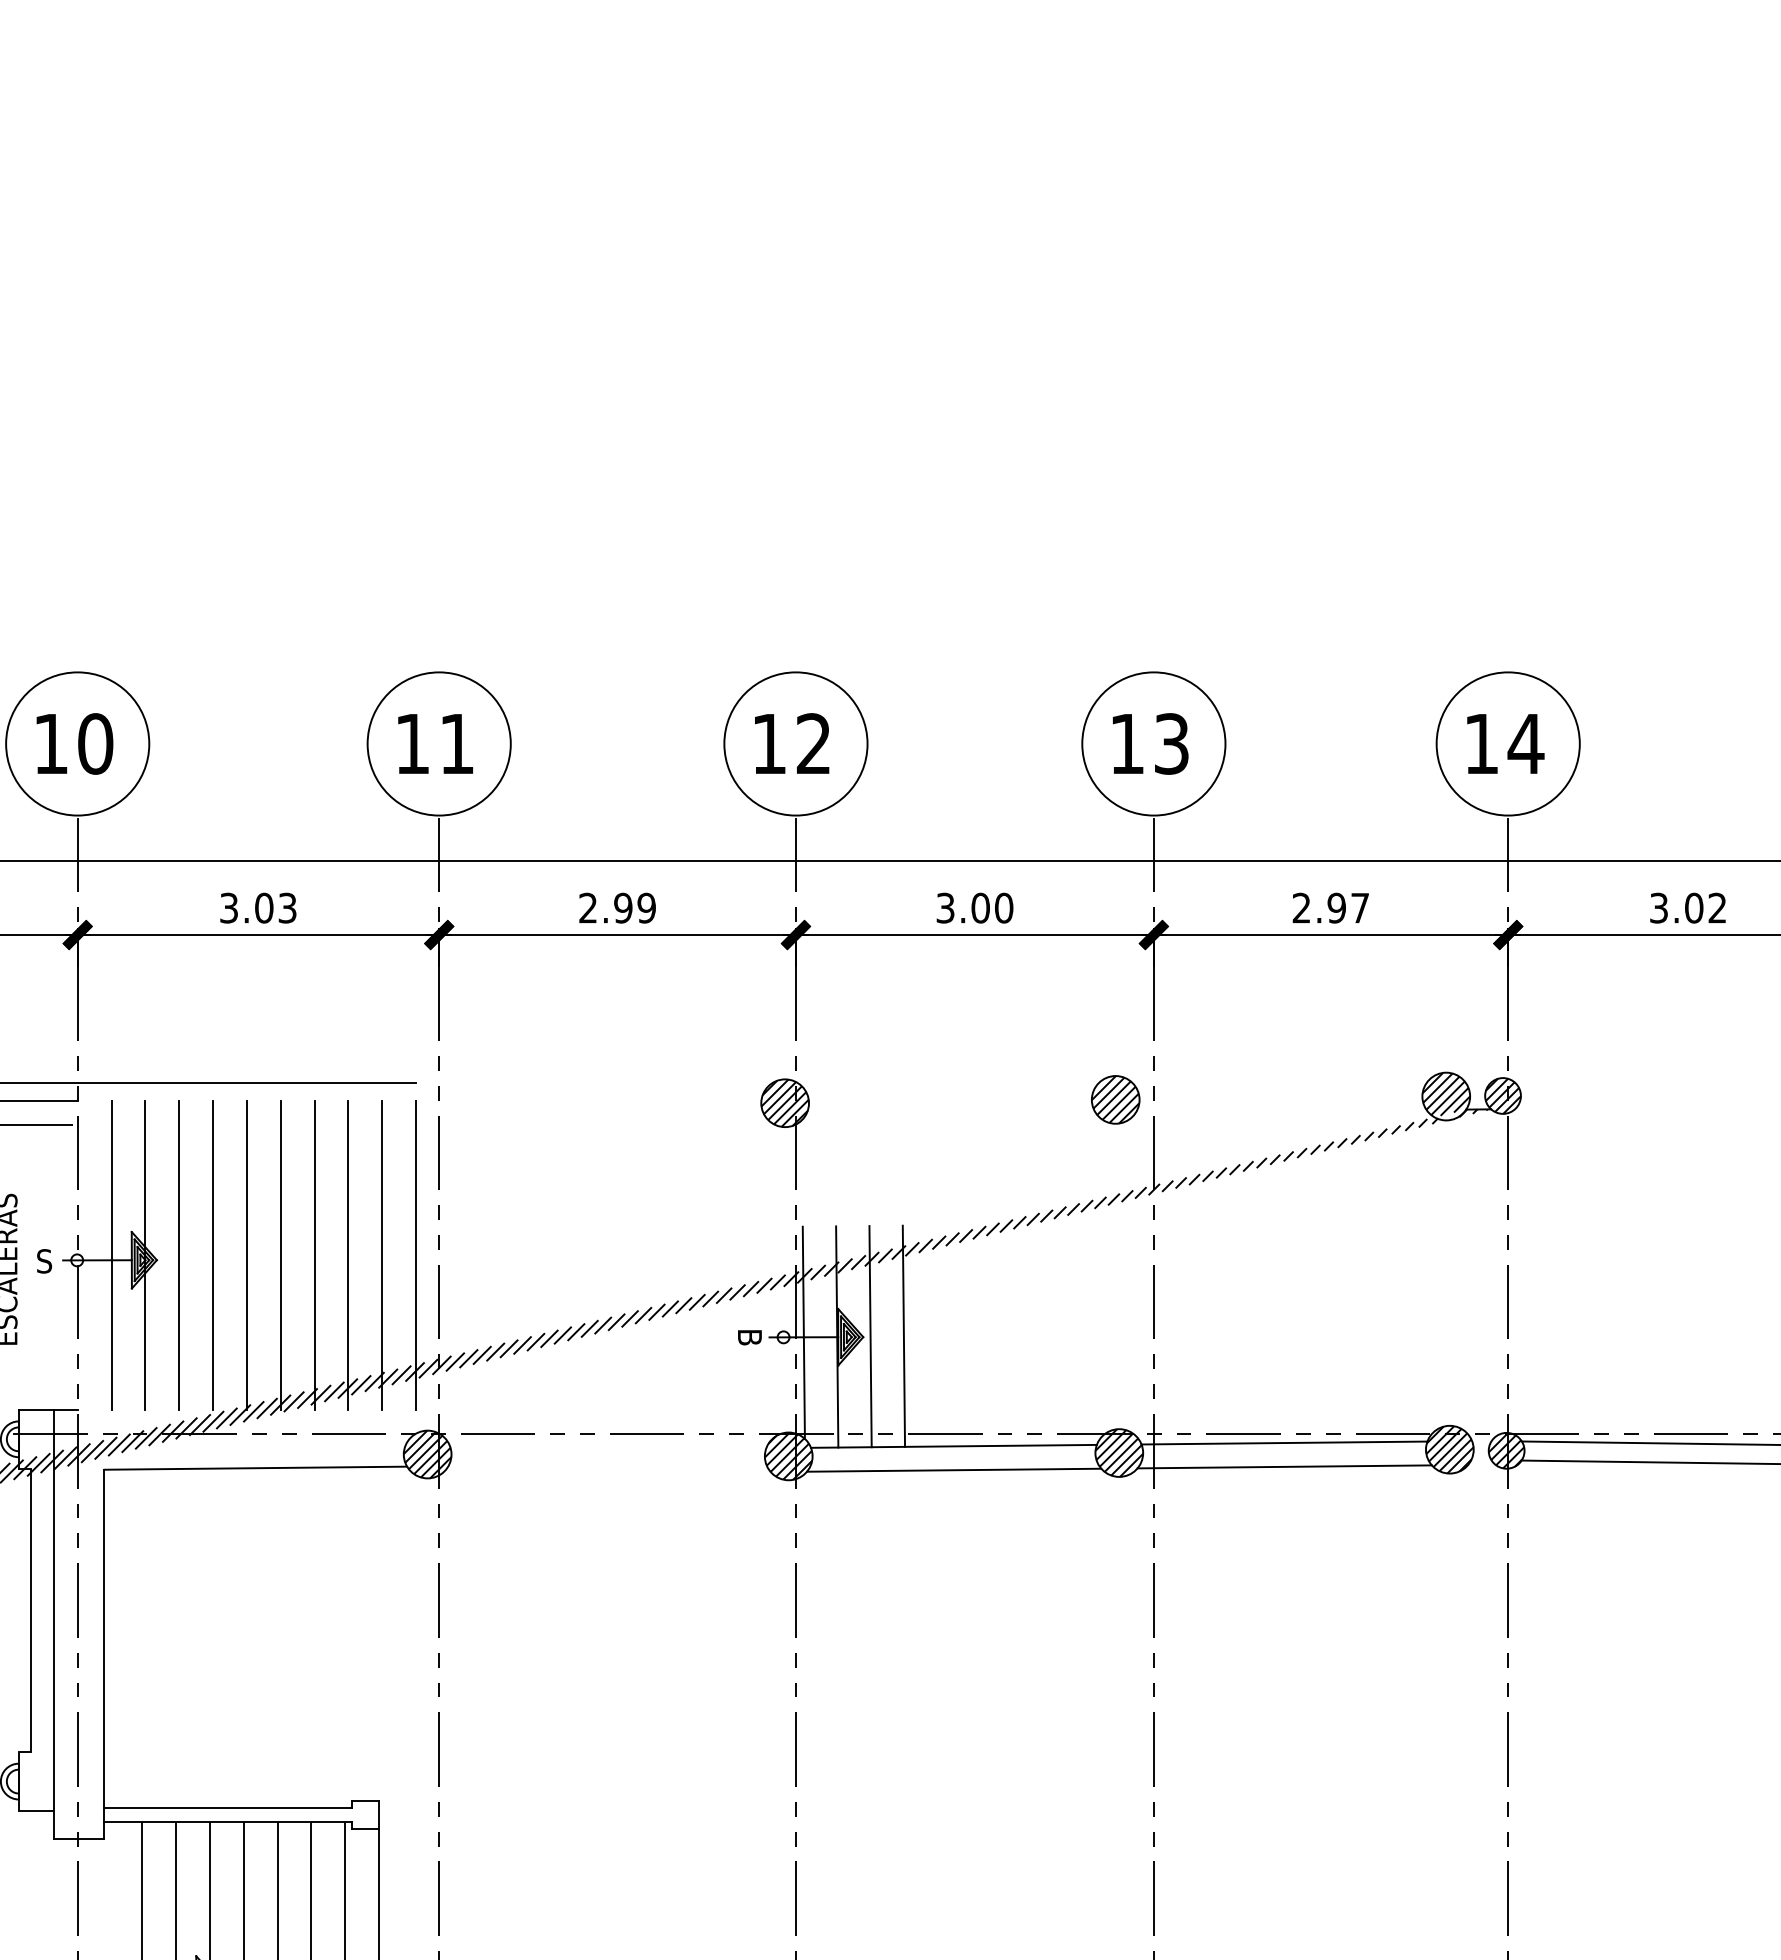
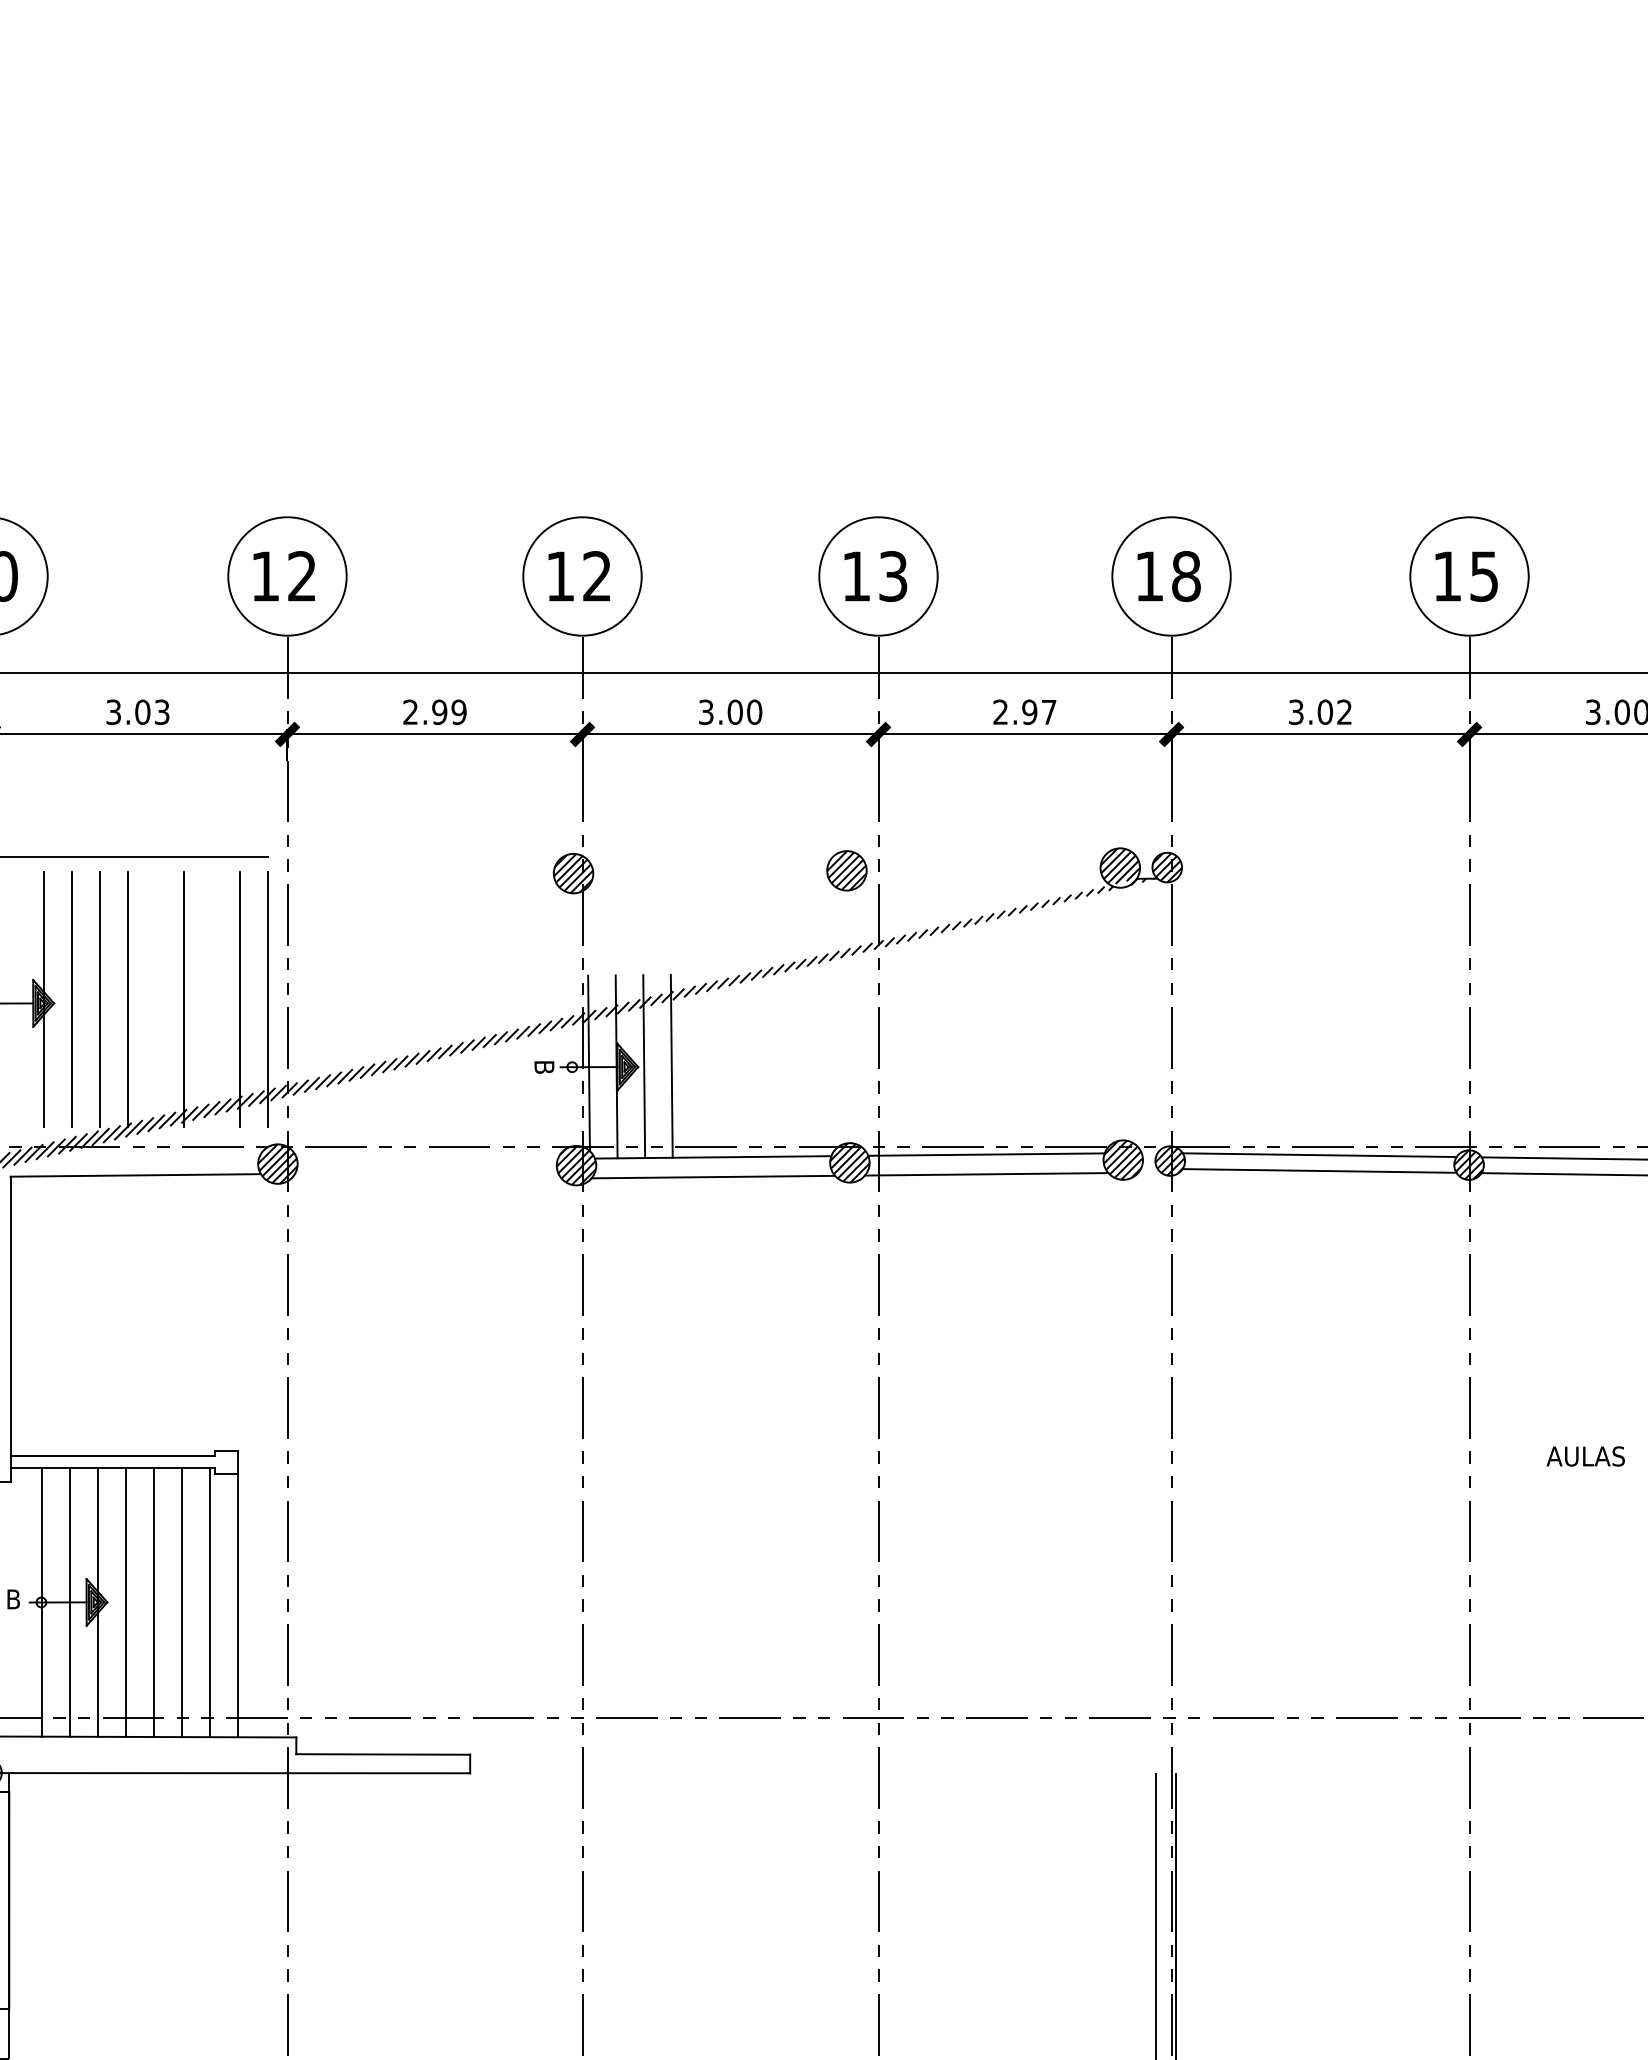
text: (456, 743) -> (301, 576), 11 -> 12
text: (1526, 743) -> (1186, 576), 14 -> 18
line: (111, 1254) -> (16, 998), removed
line: (280, 1254) -> (156, 998), removed
line: (348, 1254) -> (212, 998), removed

